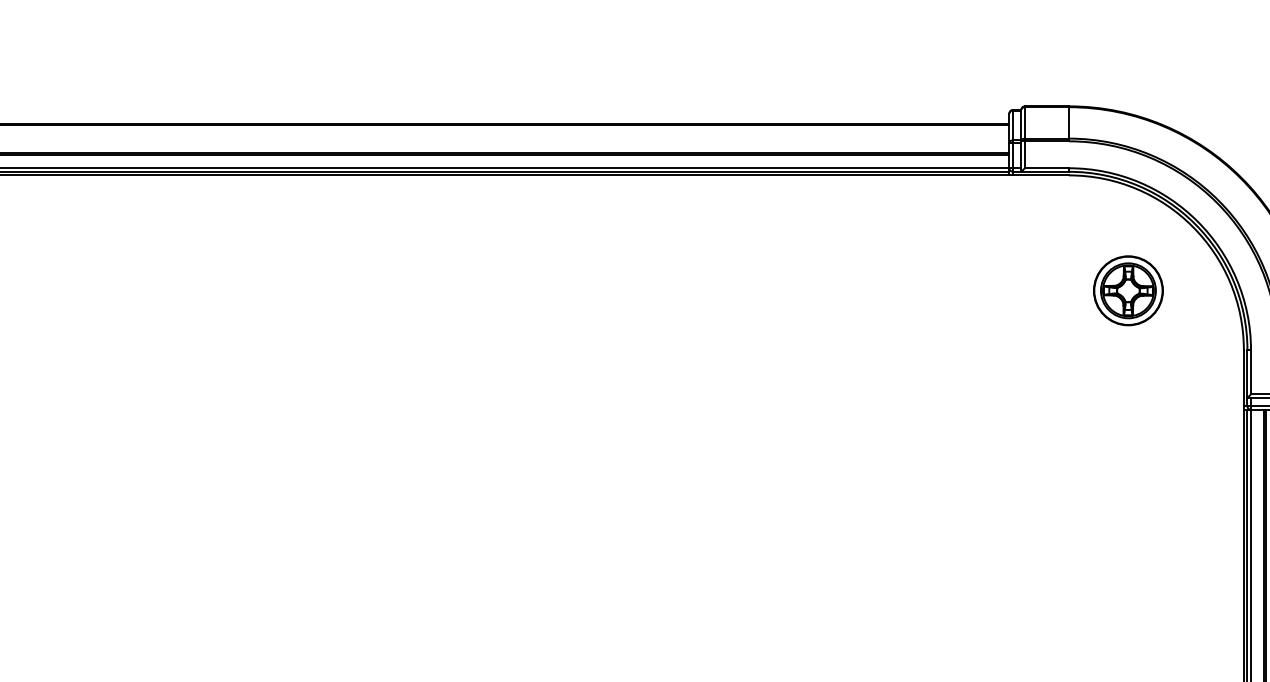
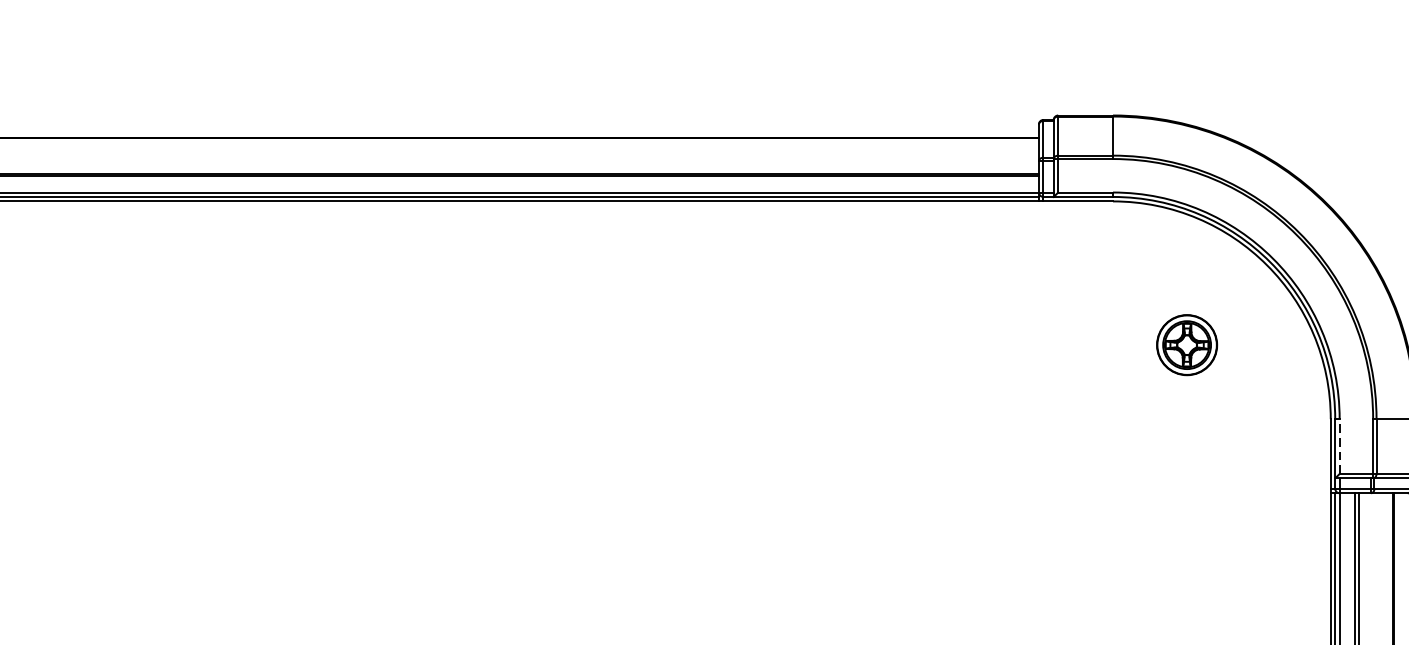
part: (1128, 290) -> (1187, 344), size x0.7
line: (1251, 371) -> (1340, 445), solid -> dashed

